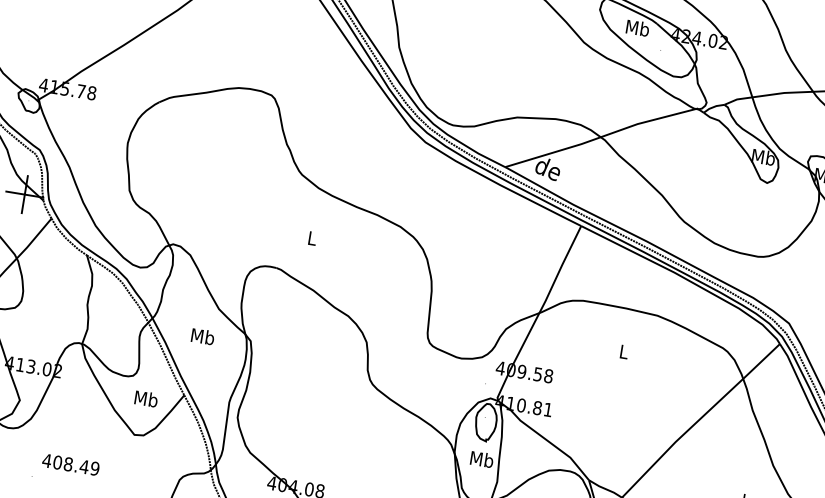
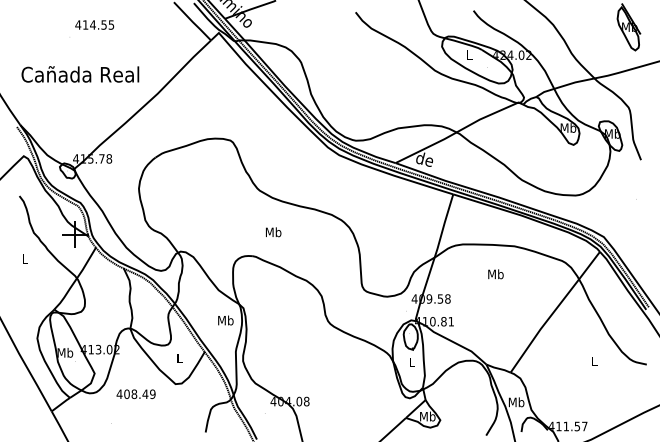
text: (637, 27) -> (469, 54), Mb -> L
text: (312, 238) -> (273, 232), L -> Mb
text: (202, 336) -> (225, 320), moved
text: (623, 352) -> (495, 274), L -> Mb
text: (146, 398) -> (179, 358), Mb -> L
text: (480, 459) -> (411, 362), Mb -> L
text: (69, 464) -> (135, 394), moved

